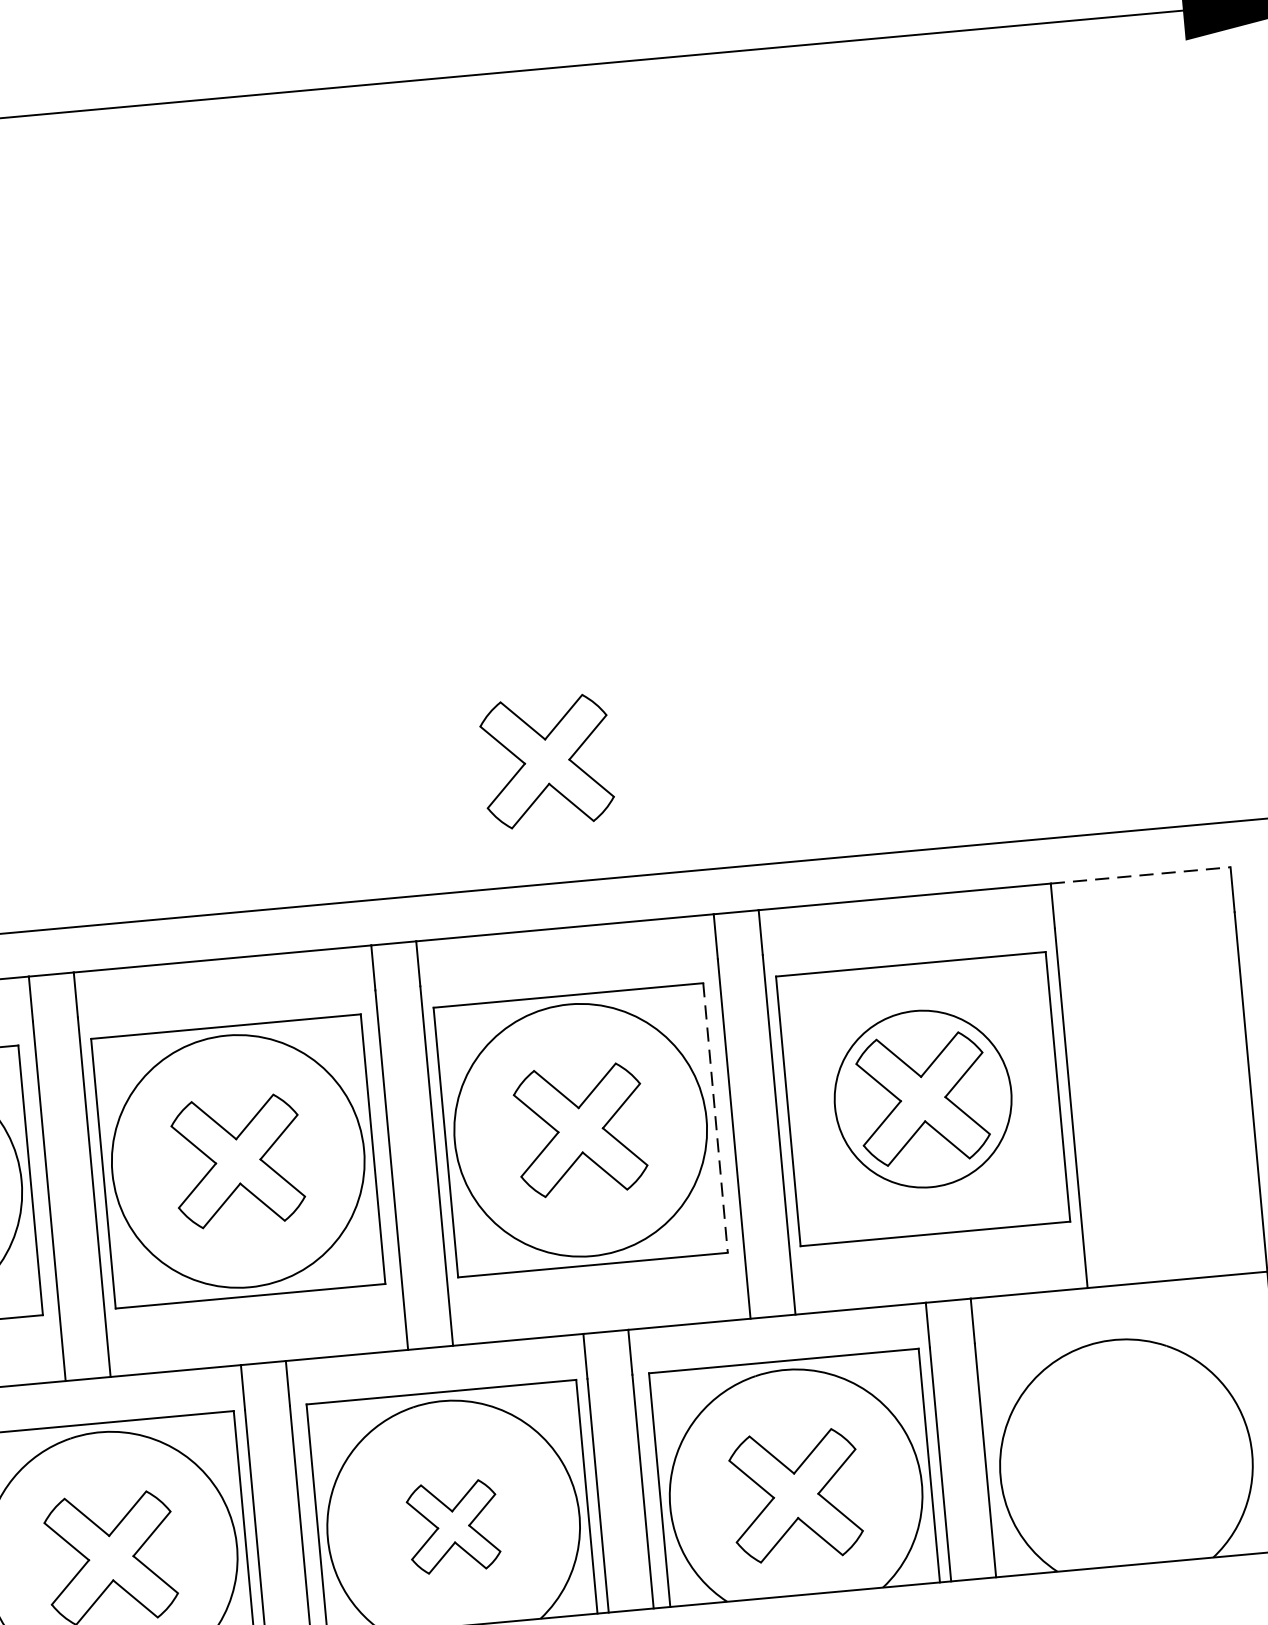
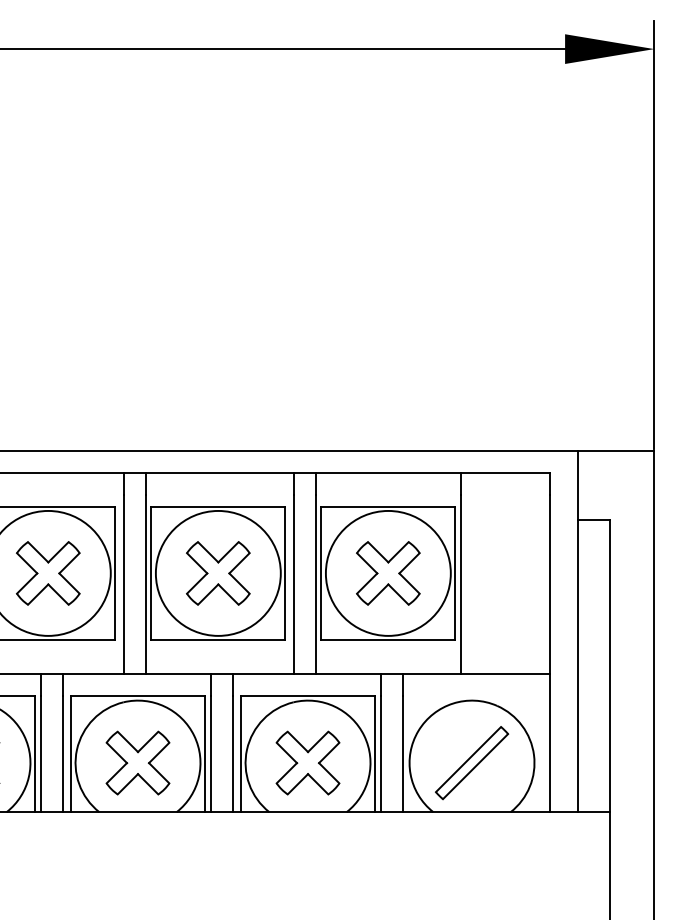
part: (547, 761) -> (218, 390), removed
line: (1140, 876) -> (505, 473), dashed -> solid
circle: (921, 1097) -> (387, 572), size x1.43
line: (715, 1118) -> (285, 573), dashed -> solid
part: (1127, 1466) -> (472, 763), added
part: (452, 1525) -> (137, 762), size x1.43

